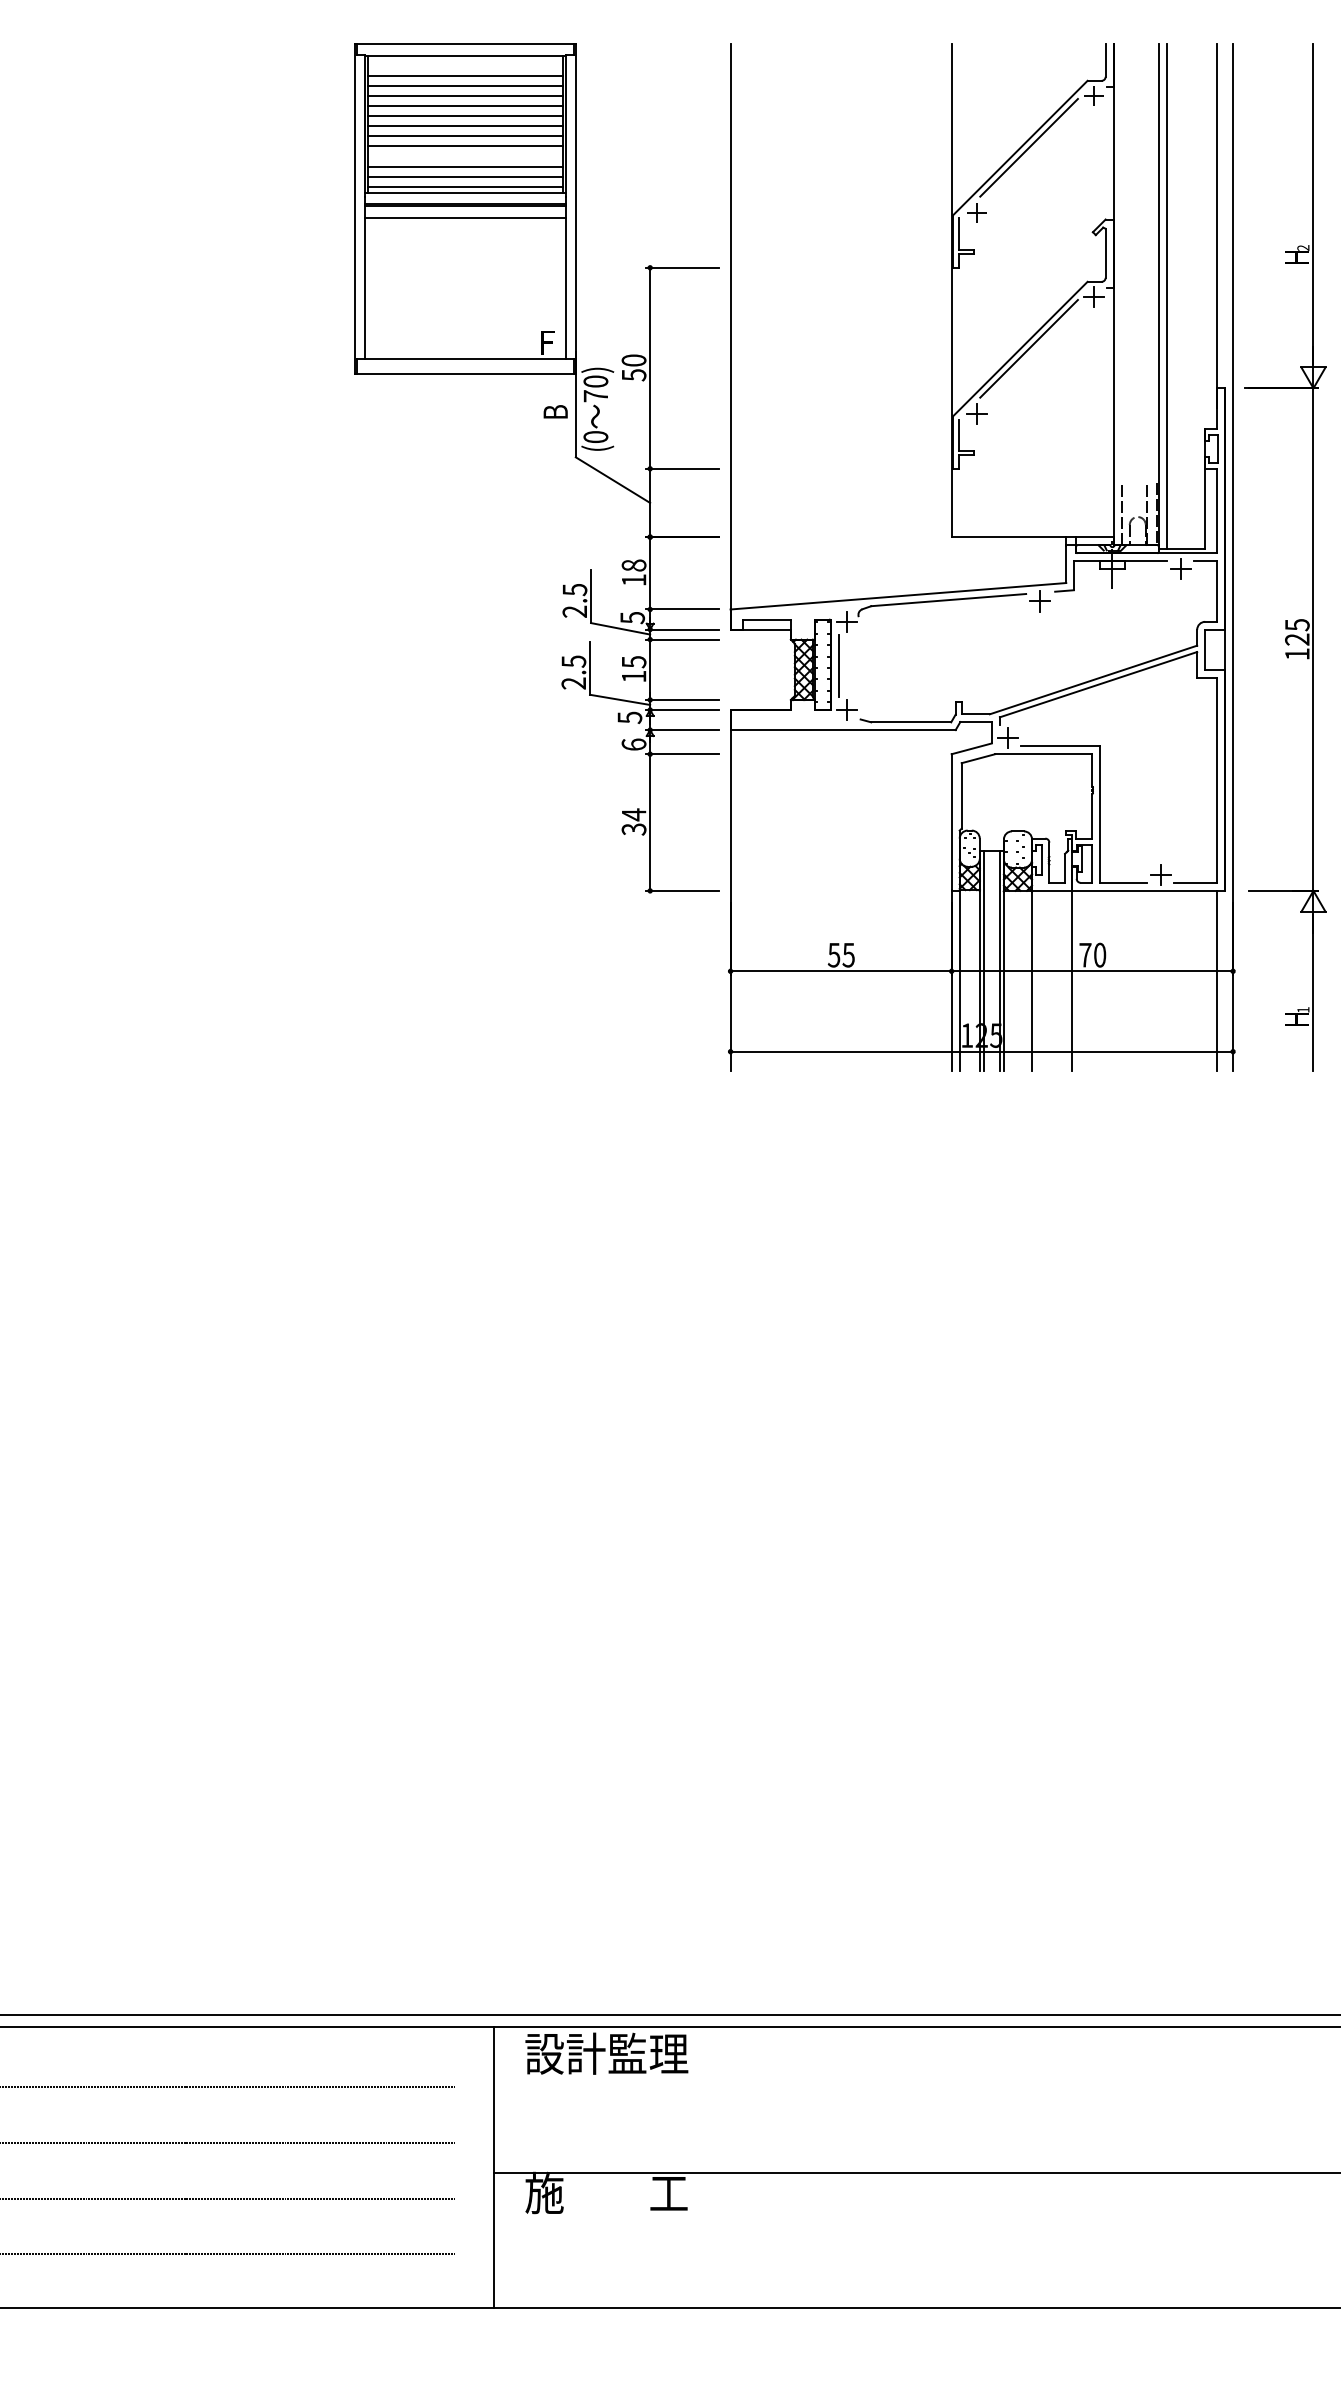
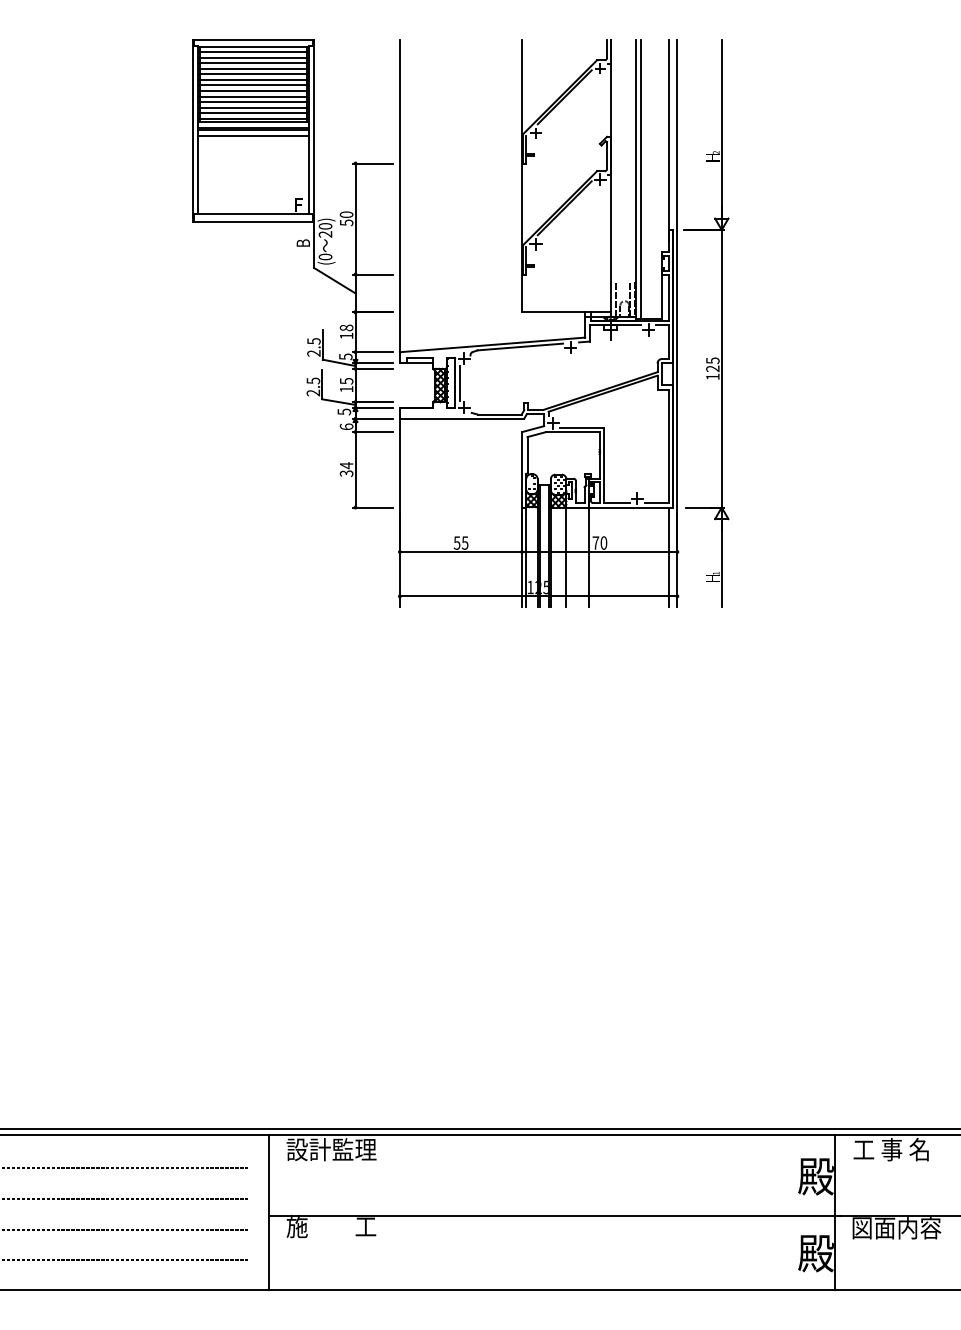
line: (465, 66) -> (253, 52), added
line: (465, 157) -> (253, 102), added
text: (595, 396) -> (325, 234), 70) -> 20)

